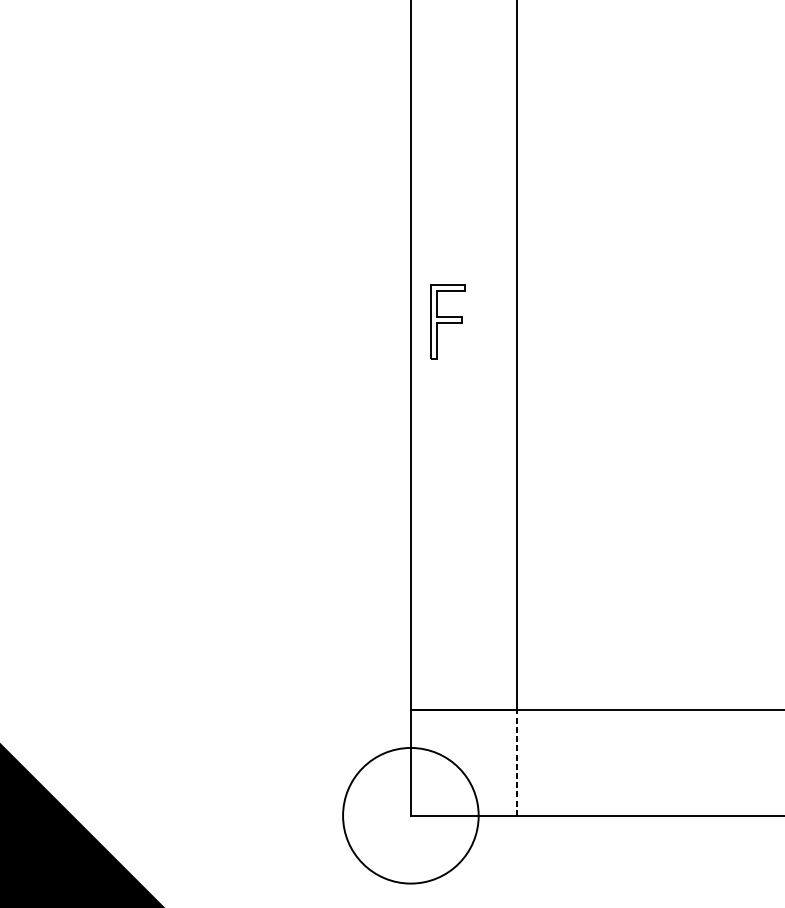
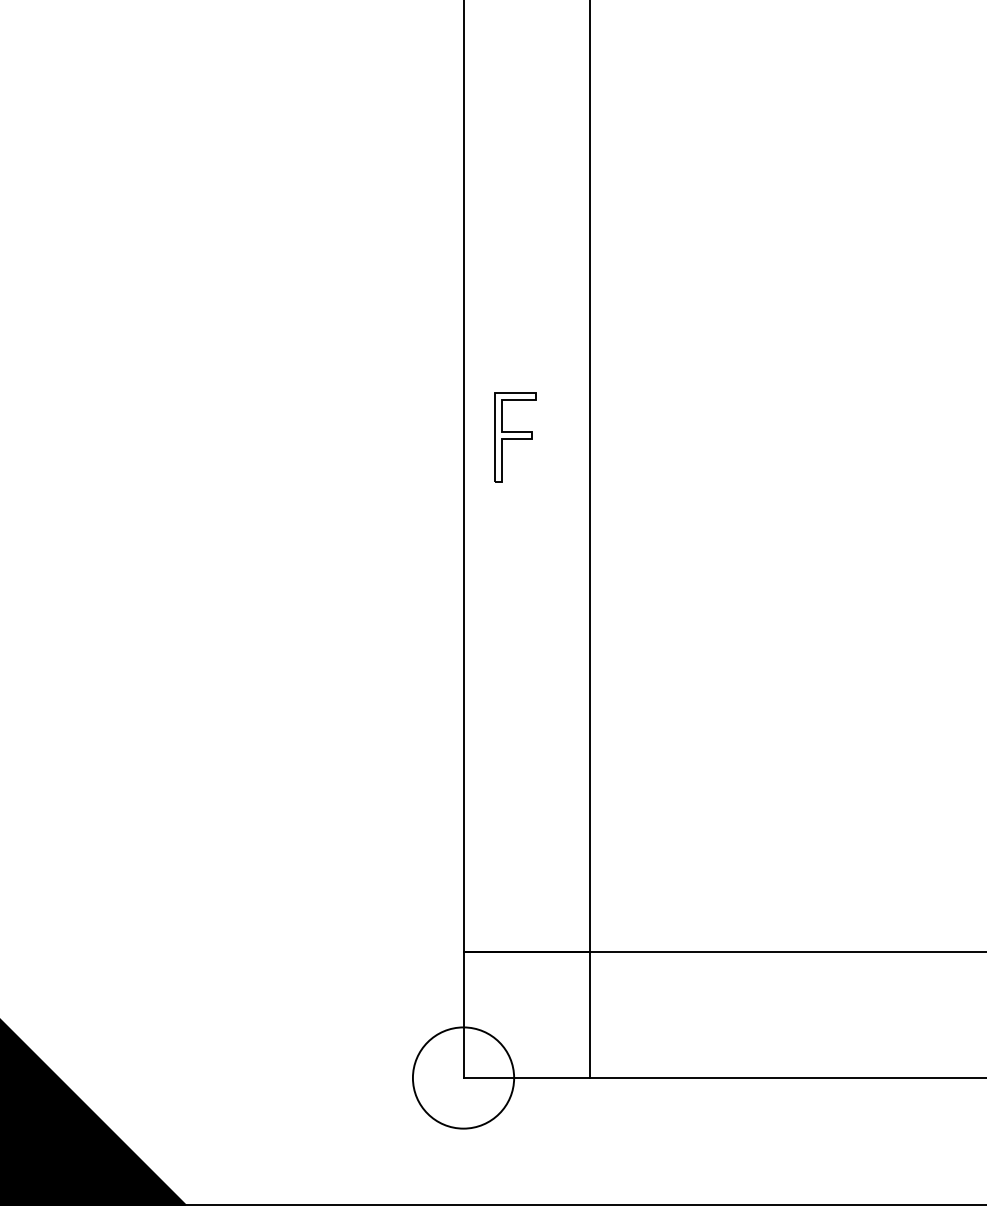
part: (447, 322) -> (515, 437), moved
line: (517, 762) -> (590, 1014), dashed -> solid
circle: (410, 815) -> (463, 1077), size x0.62

